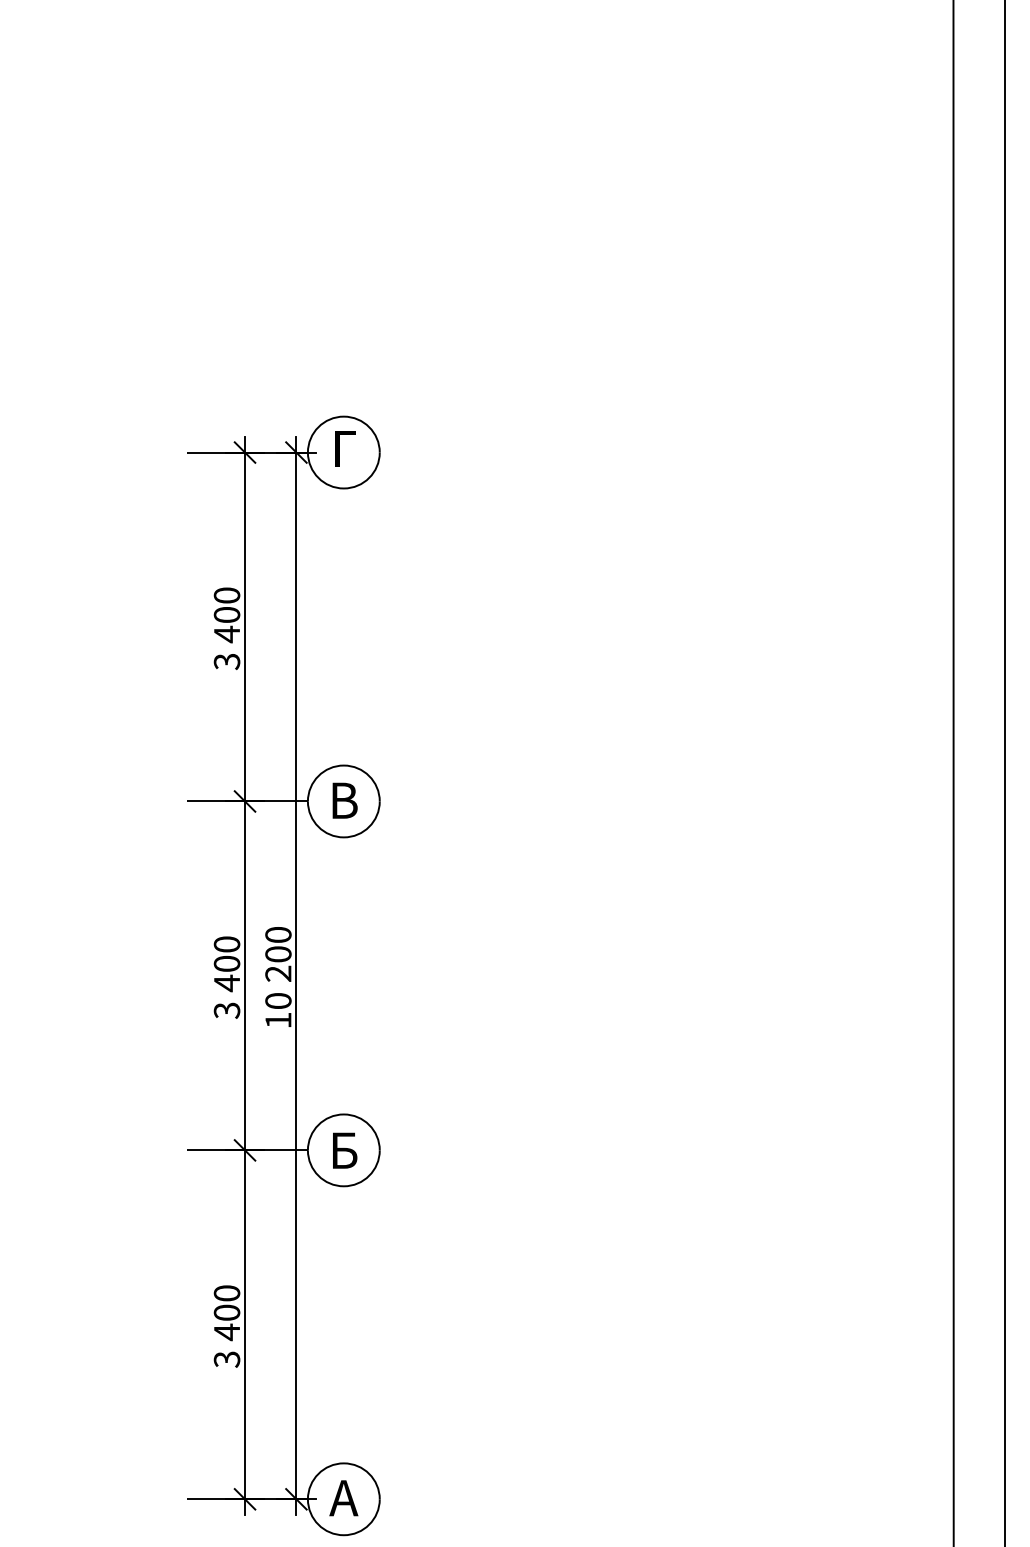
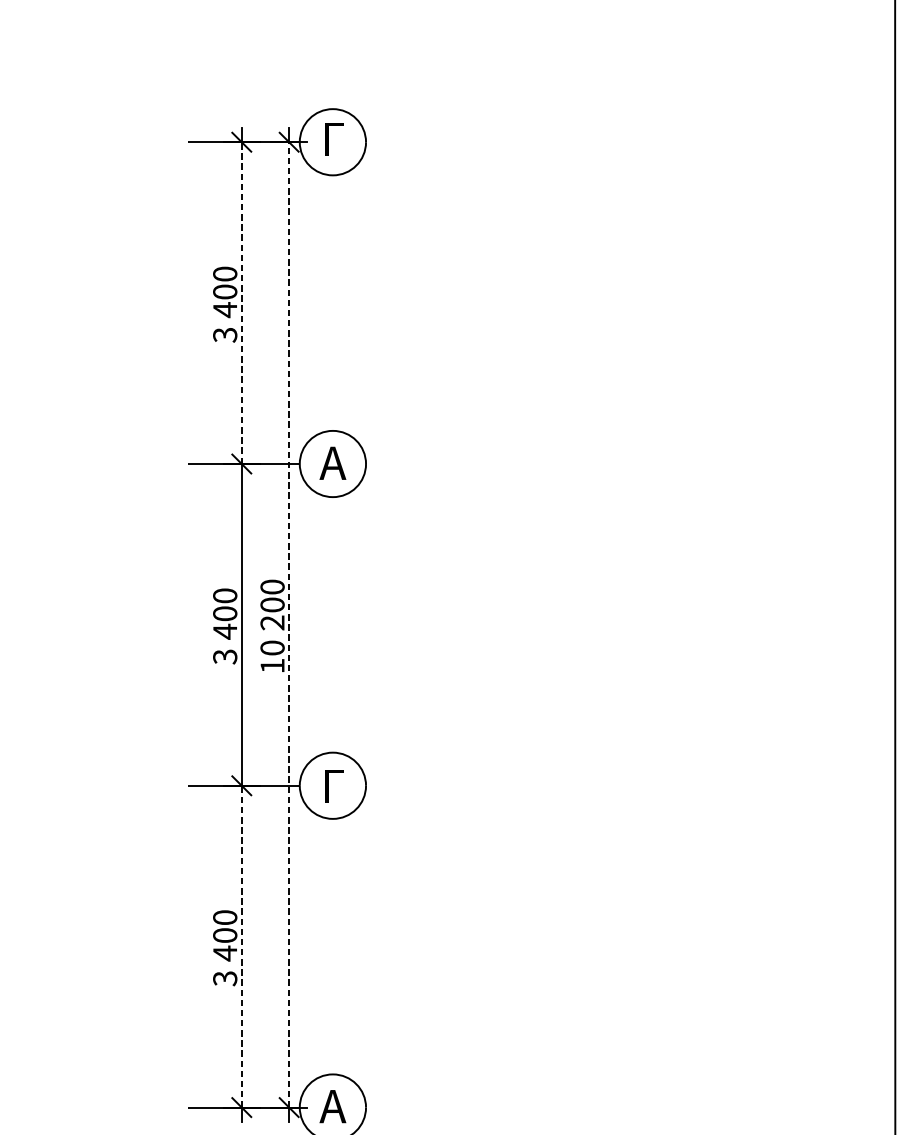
line: (245, 626) -> (242, 302), solid -> dashed
text: (343, 800) -> (332, 463), В -> А
line: (296, 975) -> (289, 624), solid -> dashed
text: (345, 1150) -> (334, 785), Б -> Г
line: (245, 1324) -> (242, 946), solid -> dashed

